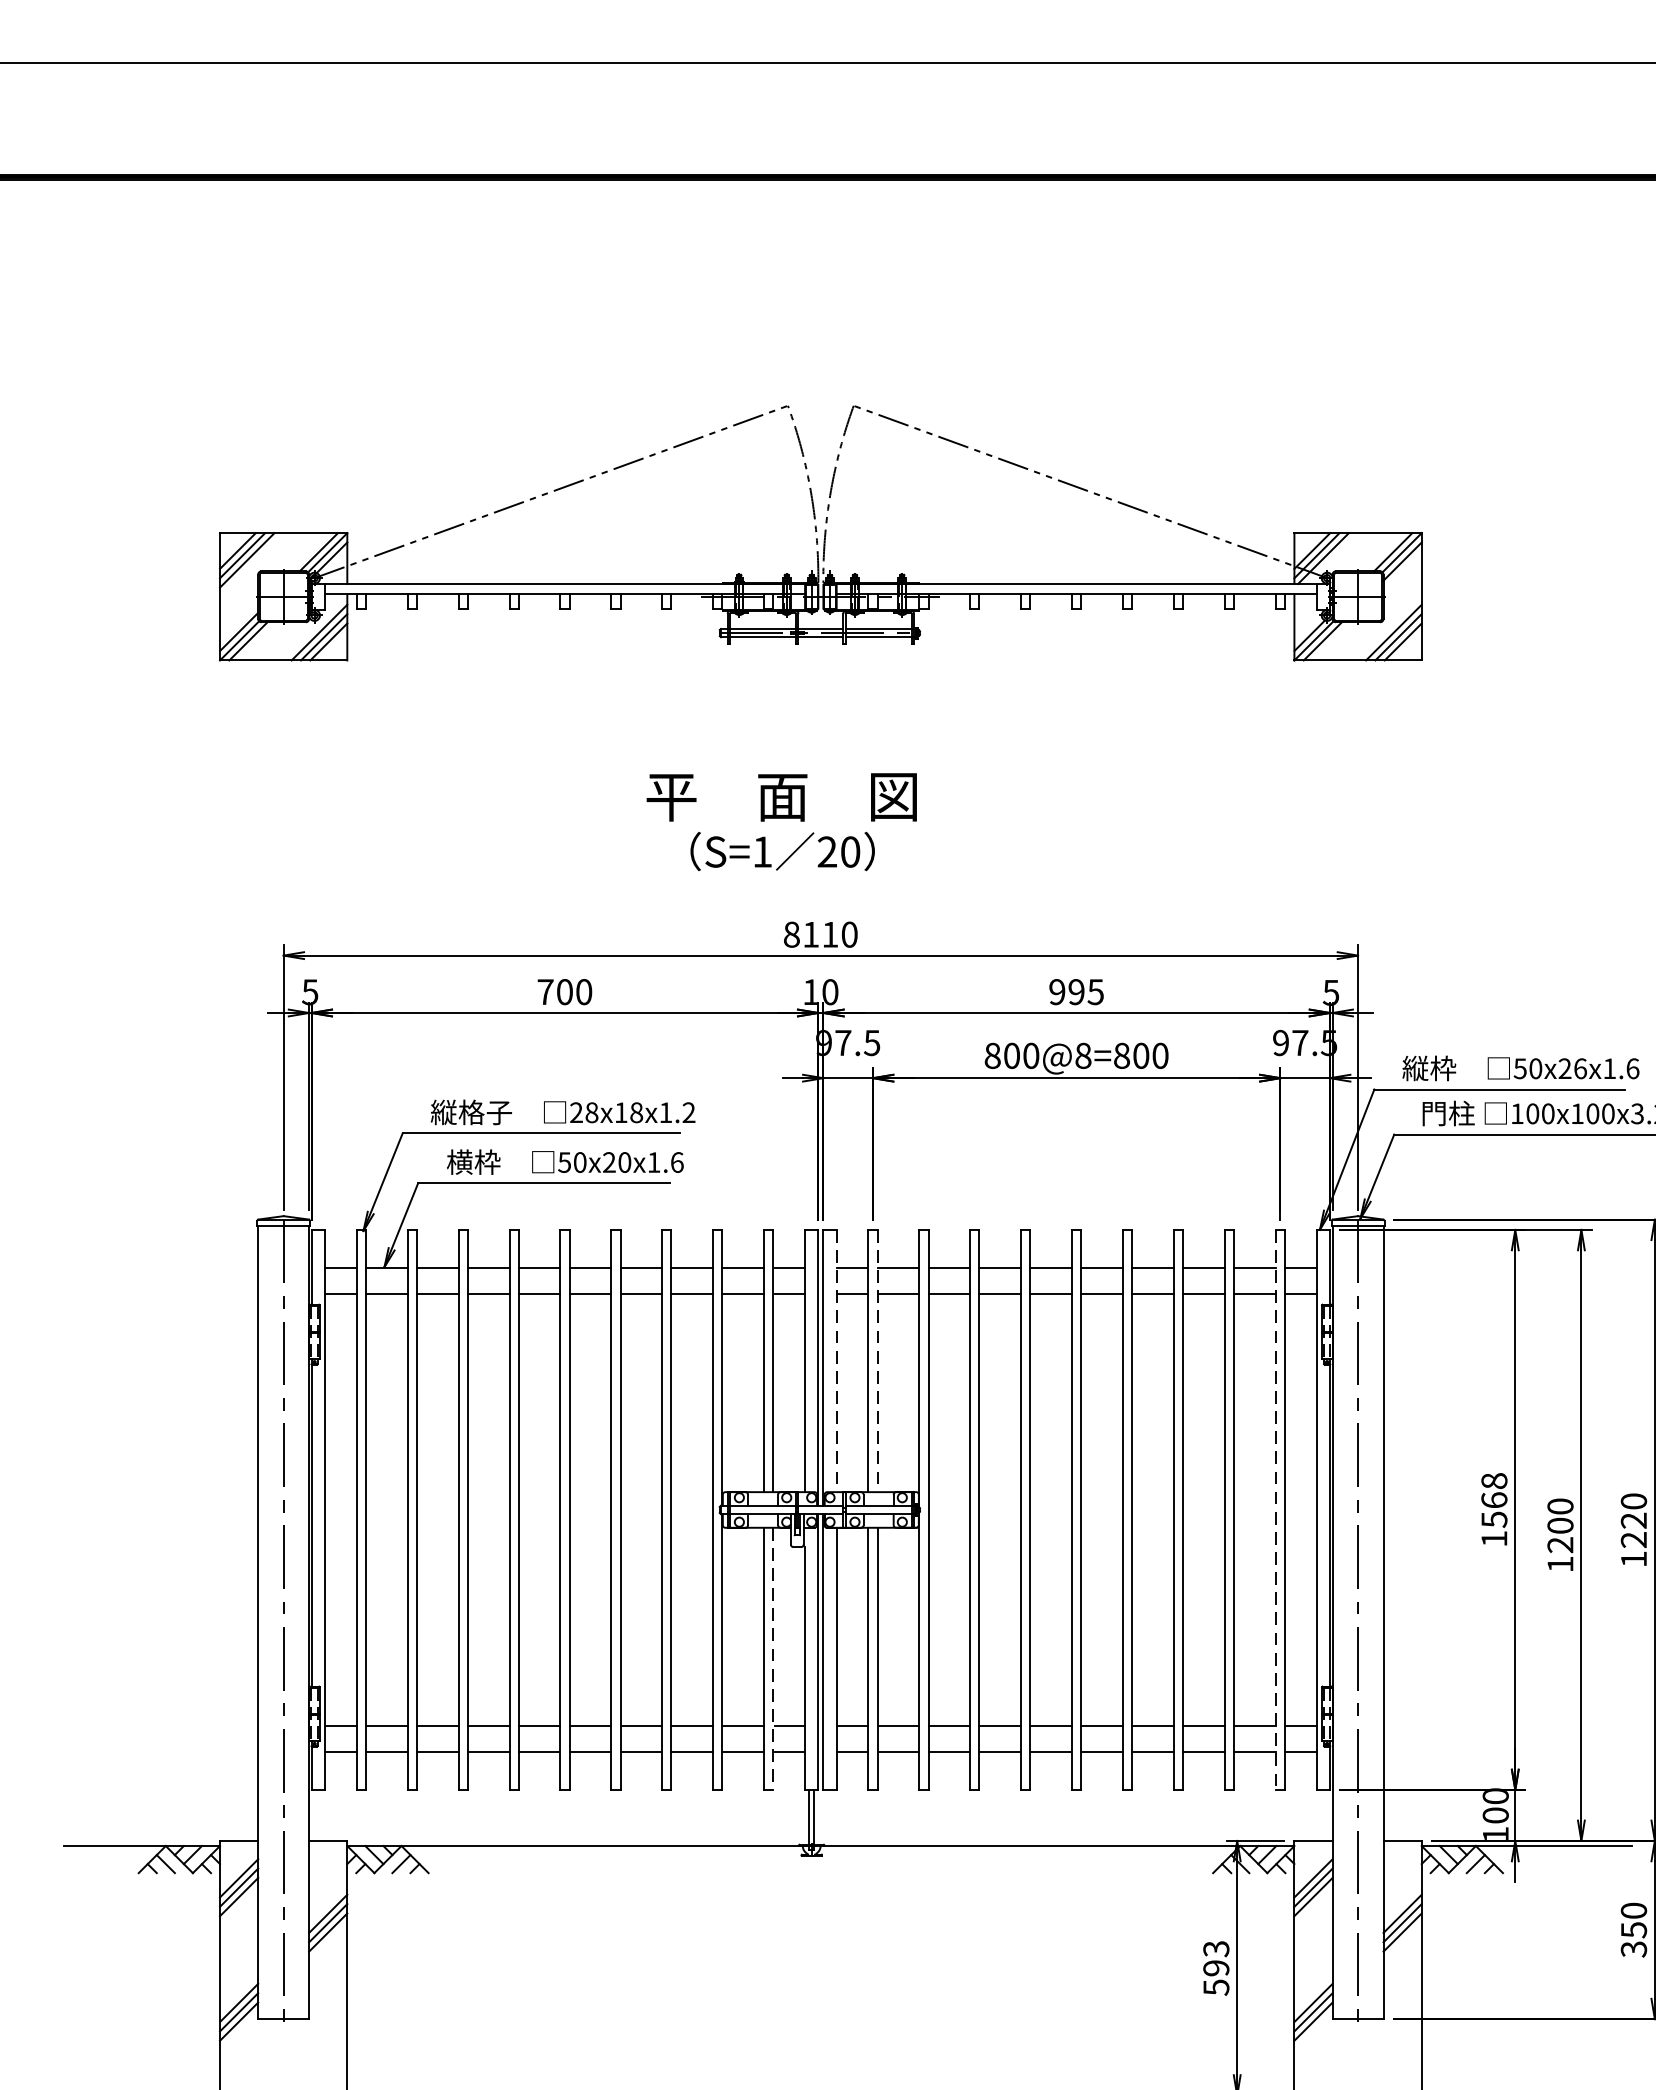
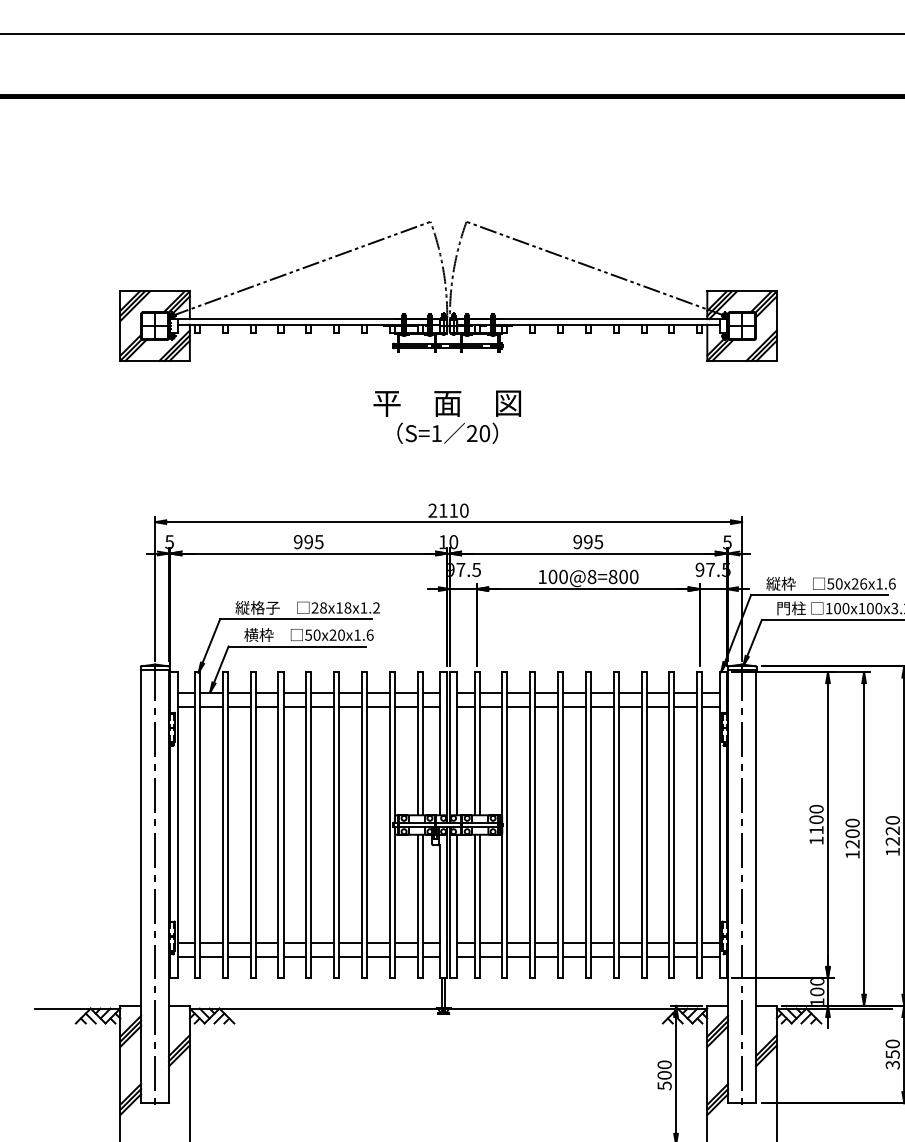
text: (780, 820) -> (446, 416), moved
text: (791, 934) -> (432, 510), 8110 -> 2110
text: (564, 992) -> (308, 542), 700 -> 995
text: (992, 1055) -> (542, 576), 800@8=800 -> 100@8=800
line: (837, 1360) -> (457, 743), dashed -> solid
line: (877, 1360) -> (479, 743), dashed -> solid
text: (1494, 1499) -> (816, 819), 1568 -> 1100
line: (1276, 1510) -> (697, 825), dashed -> solid
line: (773, 1659) -> (422, 906), dashed -> solid
text: (1216, 1957) -> (664, 1069), 593 -> 500

